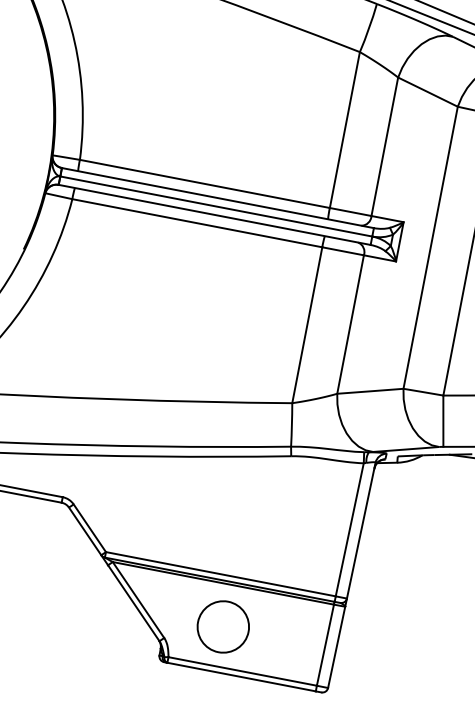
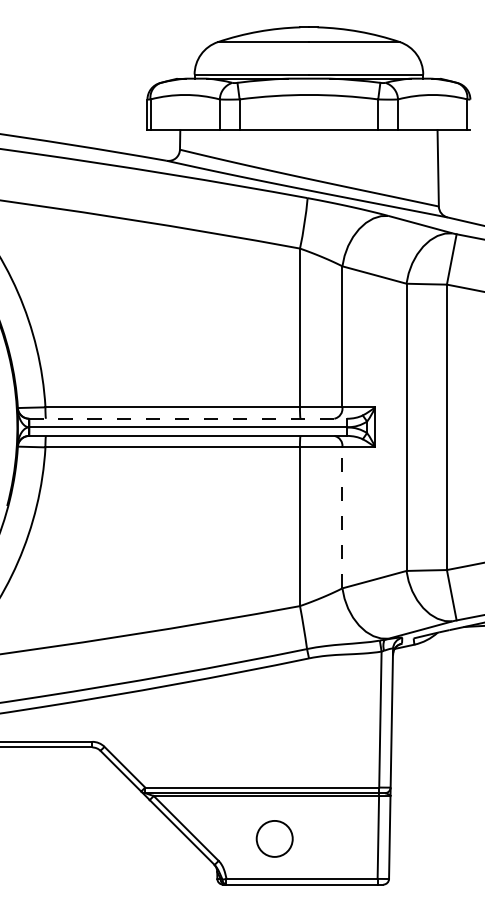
line: (218, 197) -> (188, 418), solid -> dashed
line: (350, 324) -> (342, 517), solid -> dashed
circle: (223, 626) -> (274, 838), size x0.7

